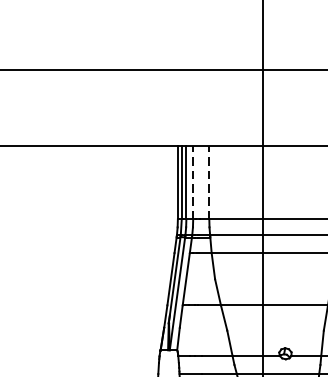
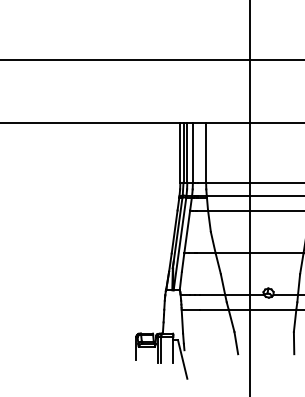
line: (192, 182) -> (192, 152), dashed -> solid
line: (209, 182) -> (206, 152), dashed -> solid

